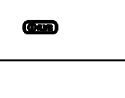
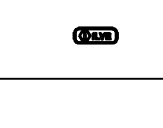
part: (40, 27) -> (95, 35), moved

